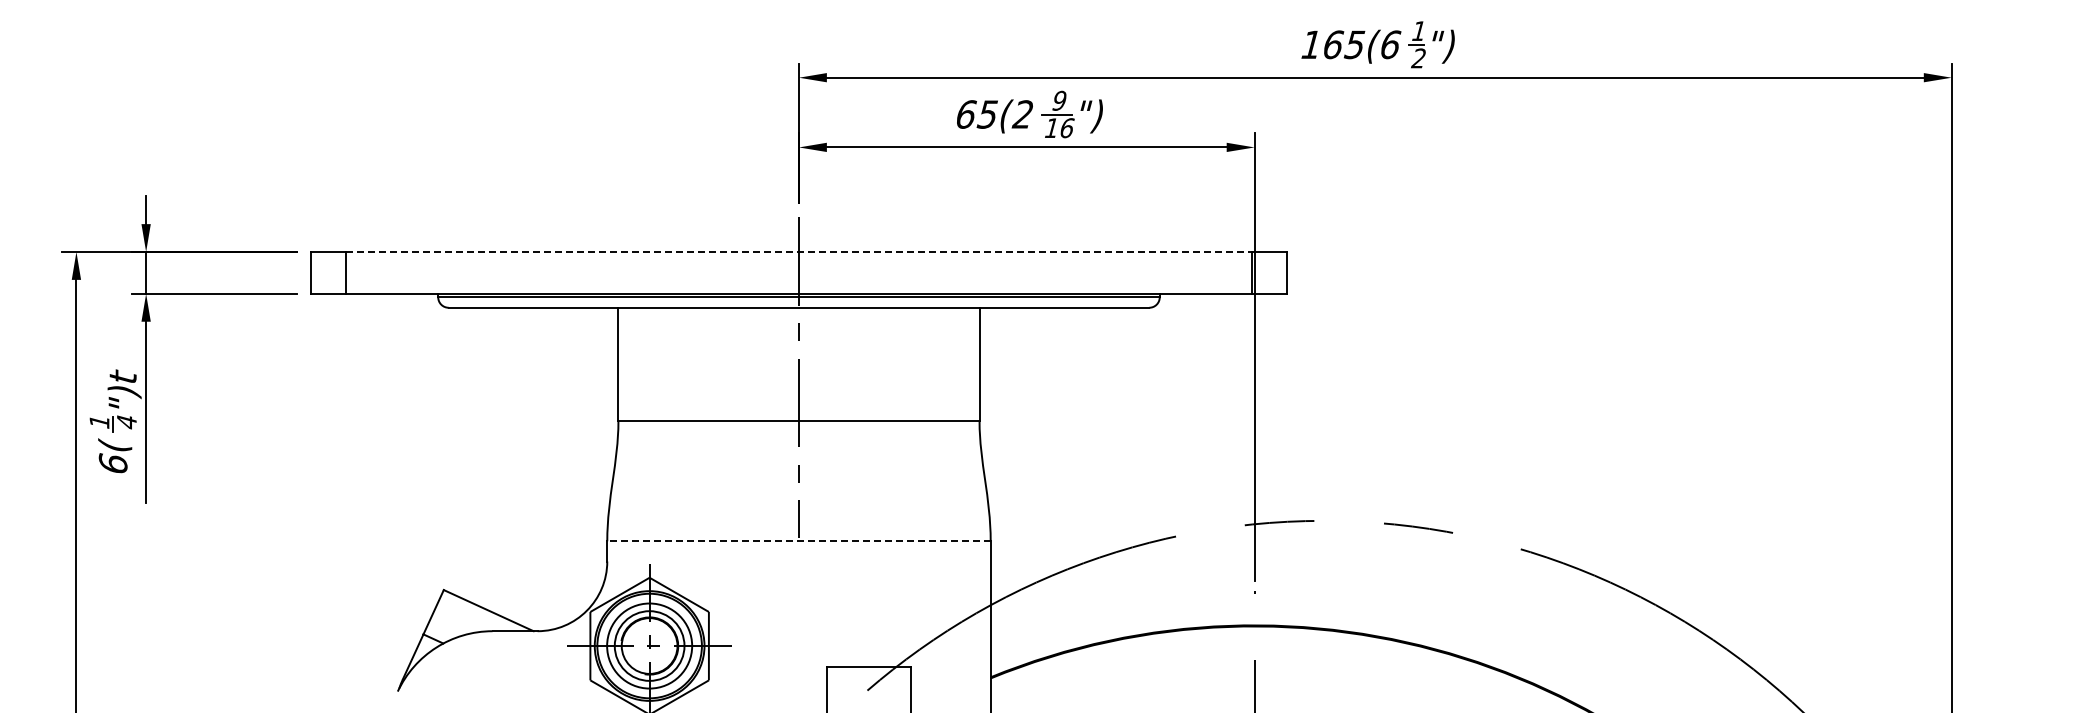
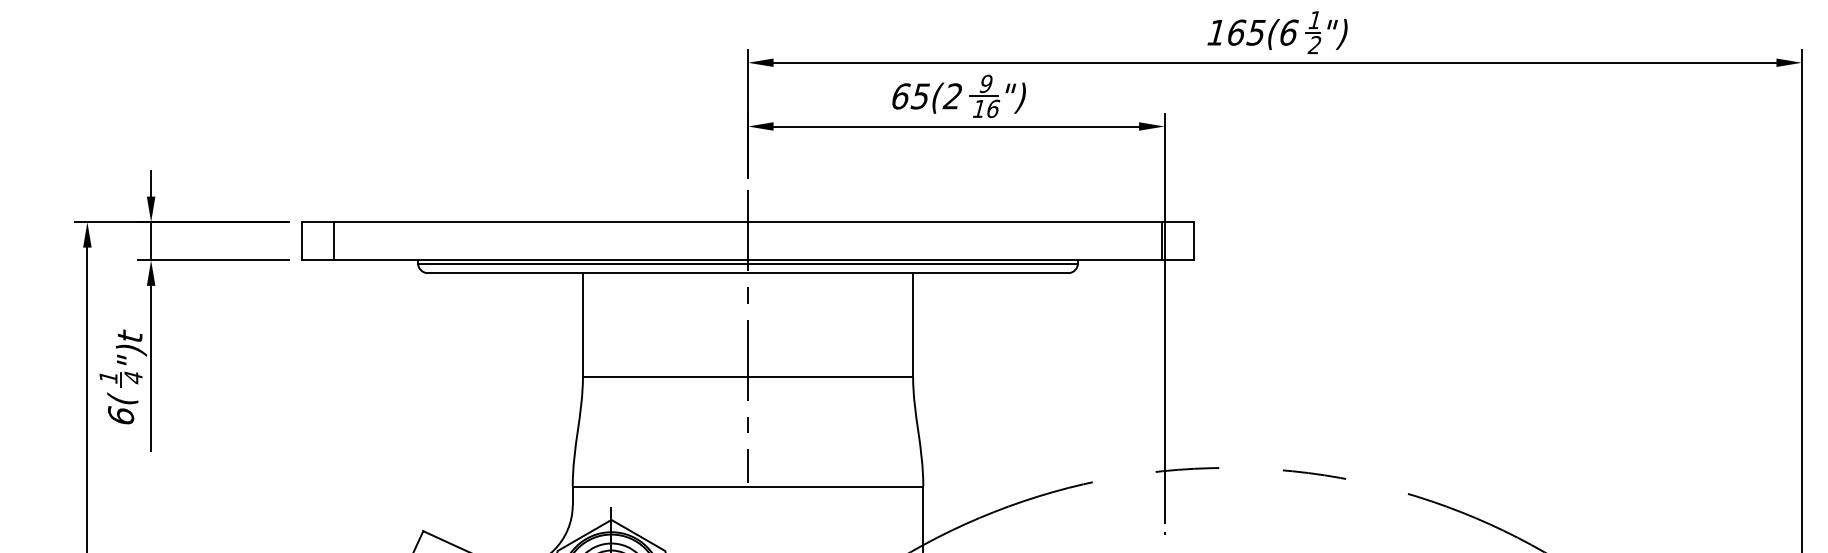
line: (799, 252) -> (748, 222), dashed -> solid
line: (798, 541) -> (747, 486), dashed -> solid

